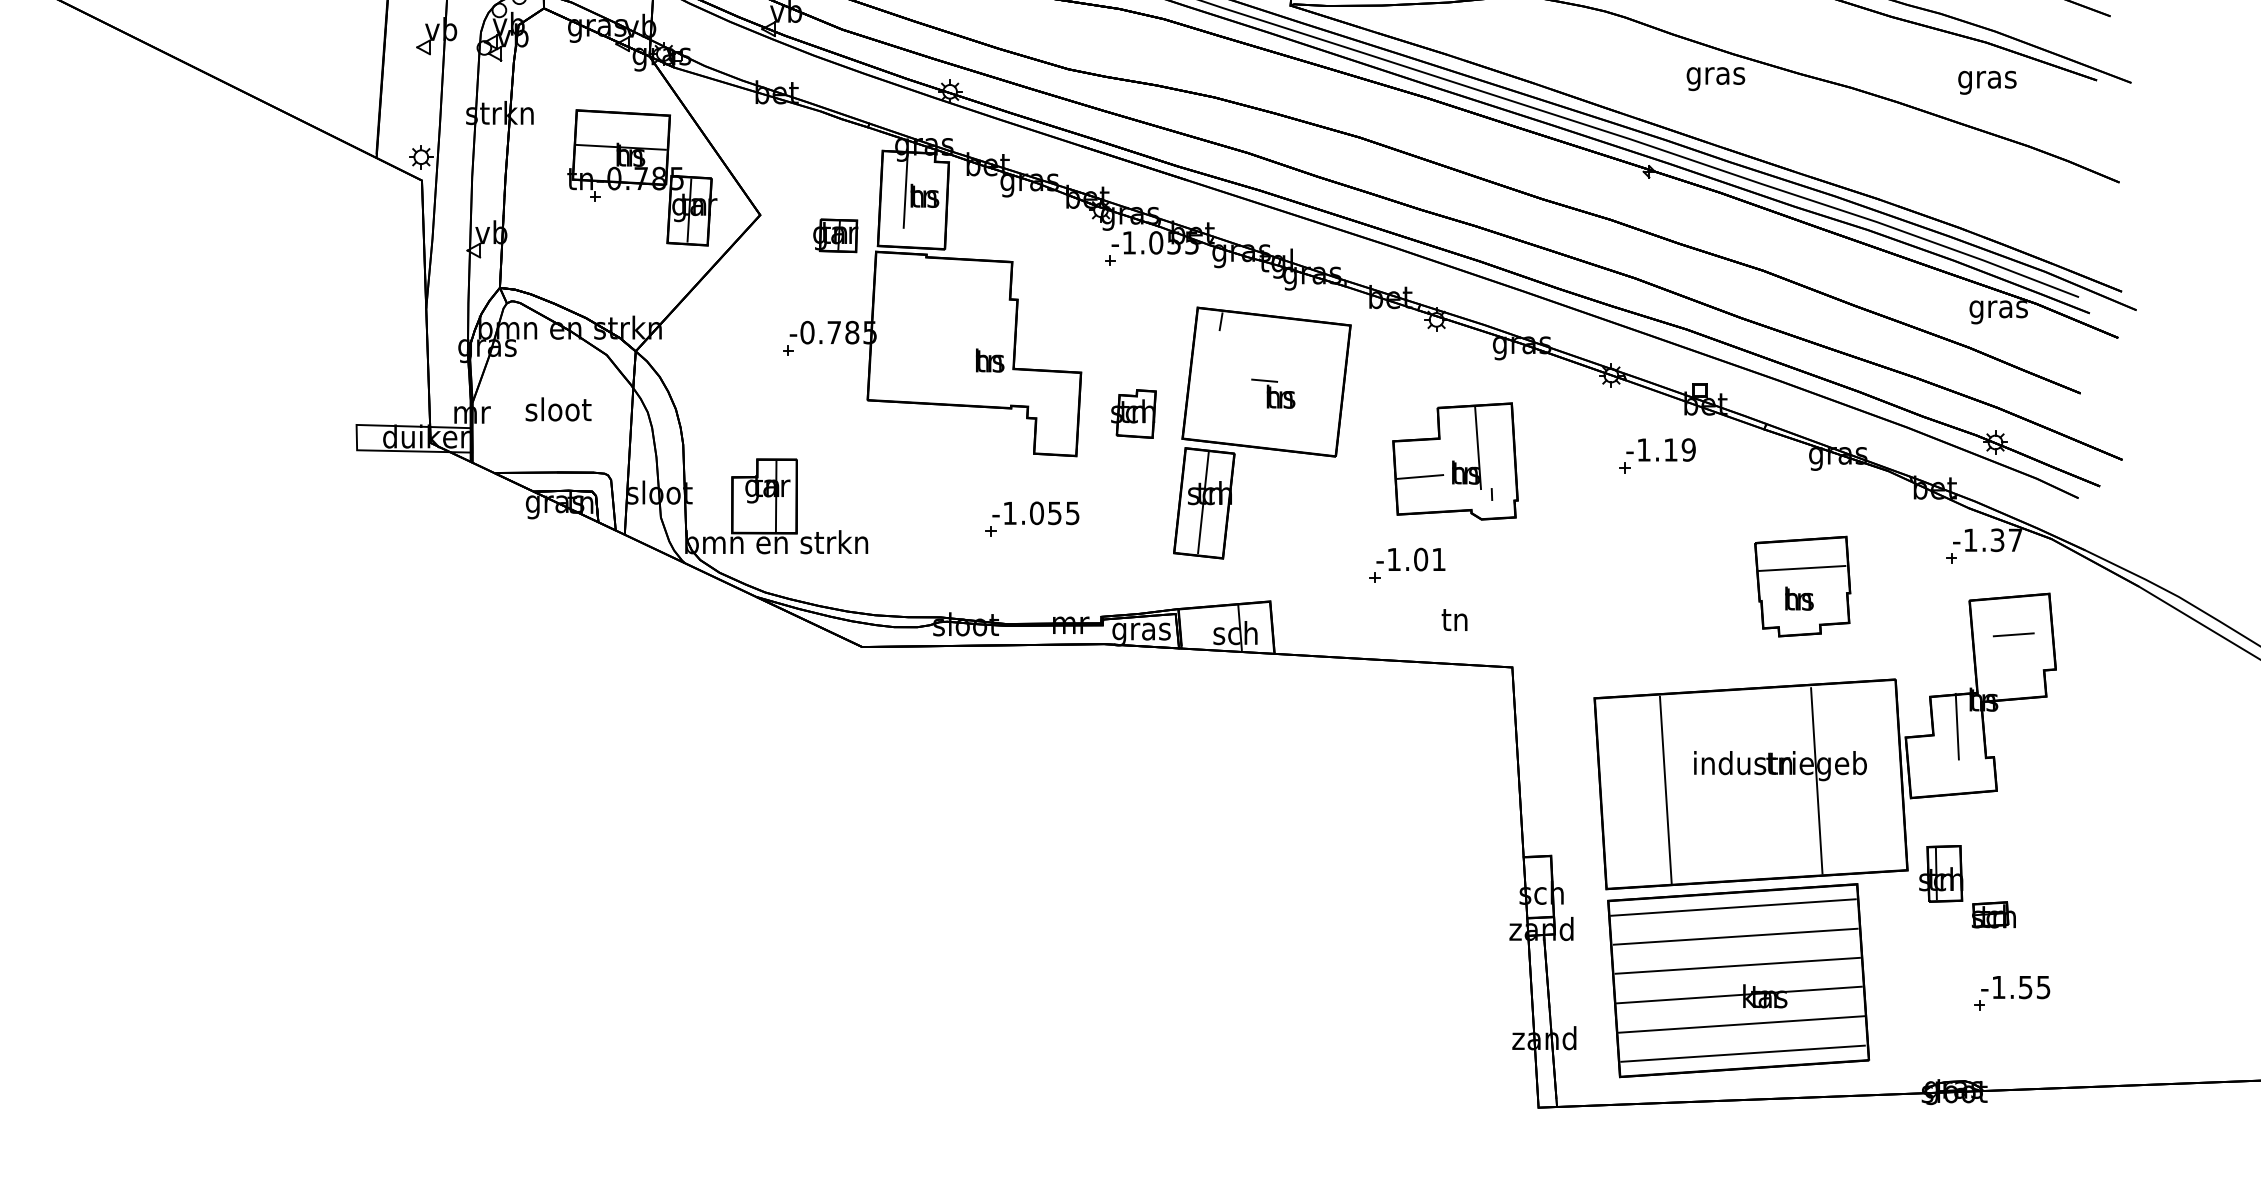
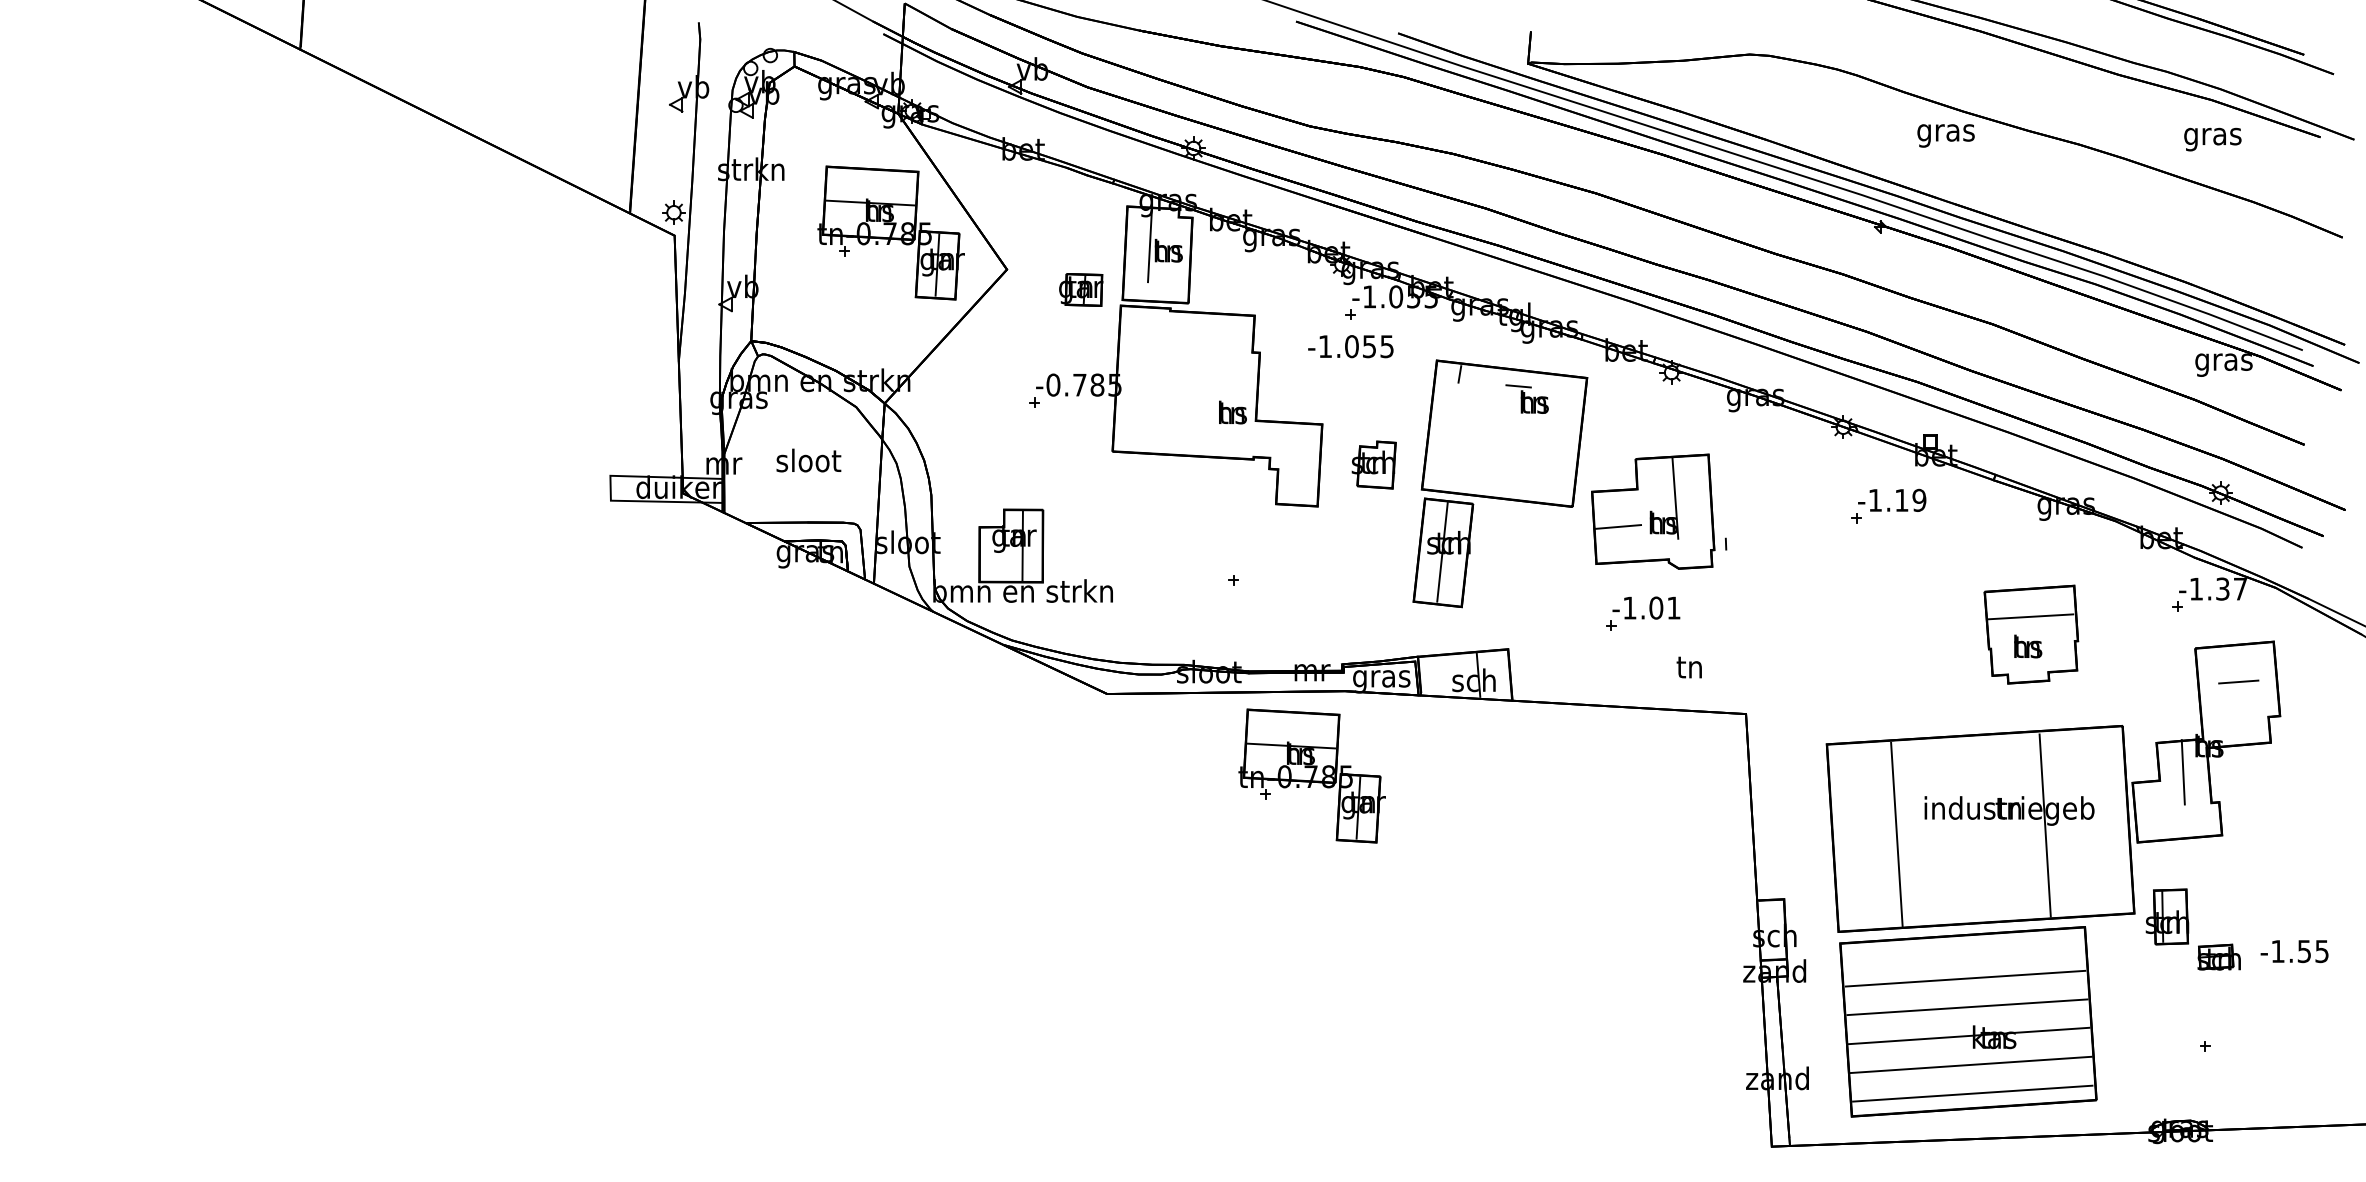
part: (1272, 393) -> (1526, 398), moved
part: (1455, 461) -> (1653, 511), moved
text: (1035, 513) -> (1350, 346), moved
part: (1070, 729) -> (1311, 775), added
line: (1733, 907) -> (1963, 949), removed
text: (2015, 987) -> (2294, 951), moved

